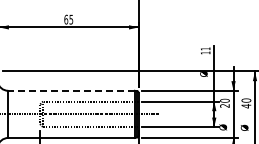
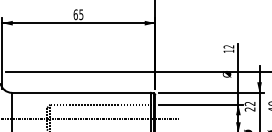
text: (205, 48) -> (228, 46), 11 -> 12
line: (71, 90) -> (81, 92), dashed -> solid
text: (224, 100) -> (249, 103), 20 -> 22

